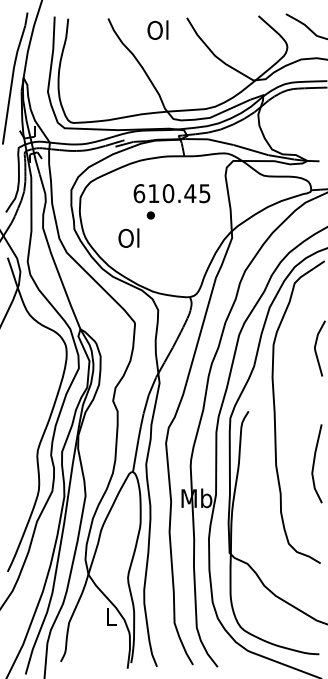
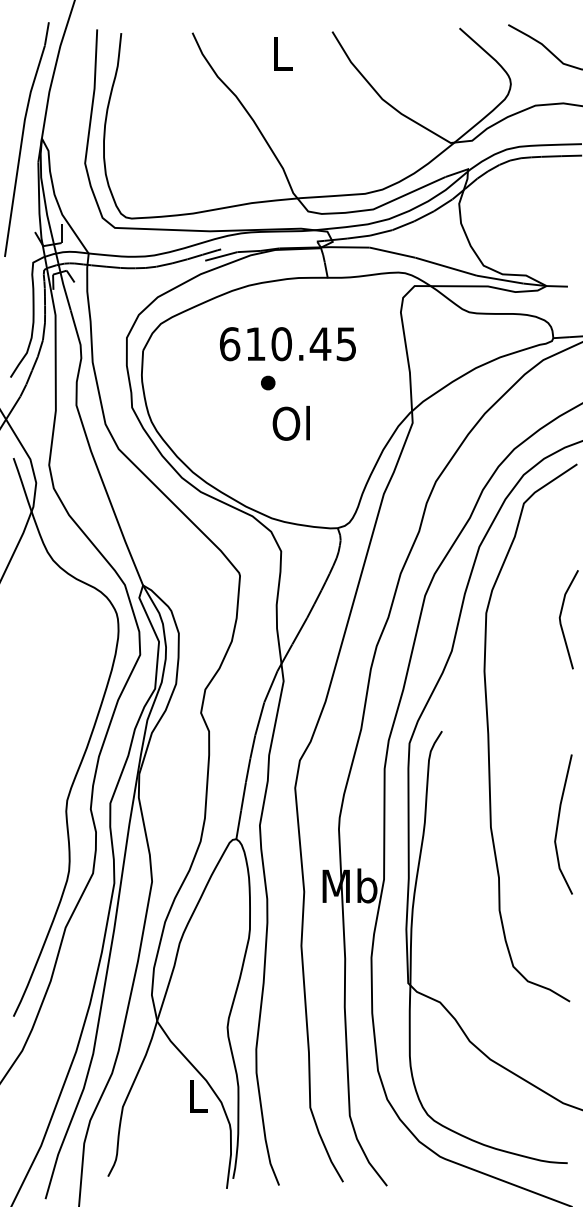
text: (157, 29) -> (279, 52), Ol -> L
text: (171, 193) -> (287, 343), moved
text: (128, 237) -> (290, 422), moved

